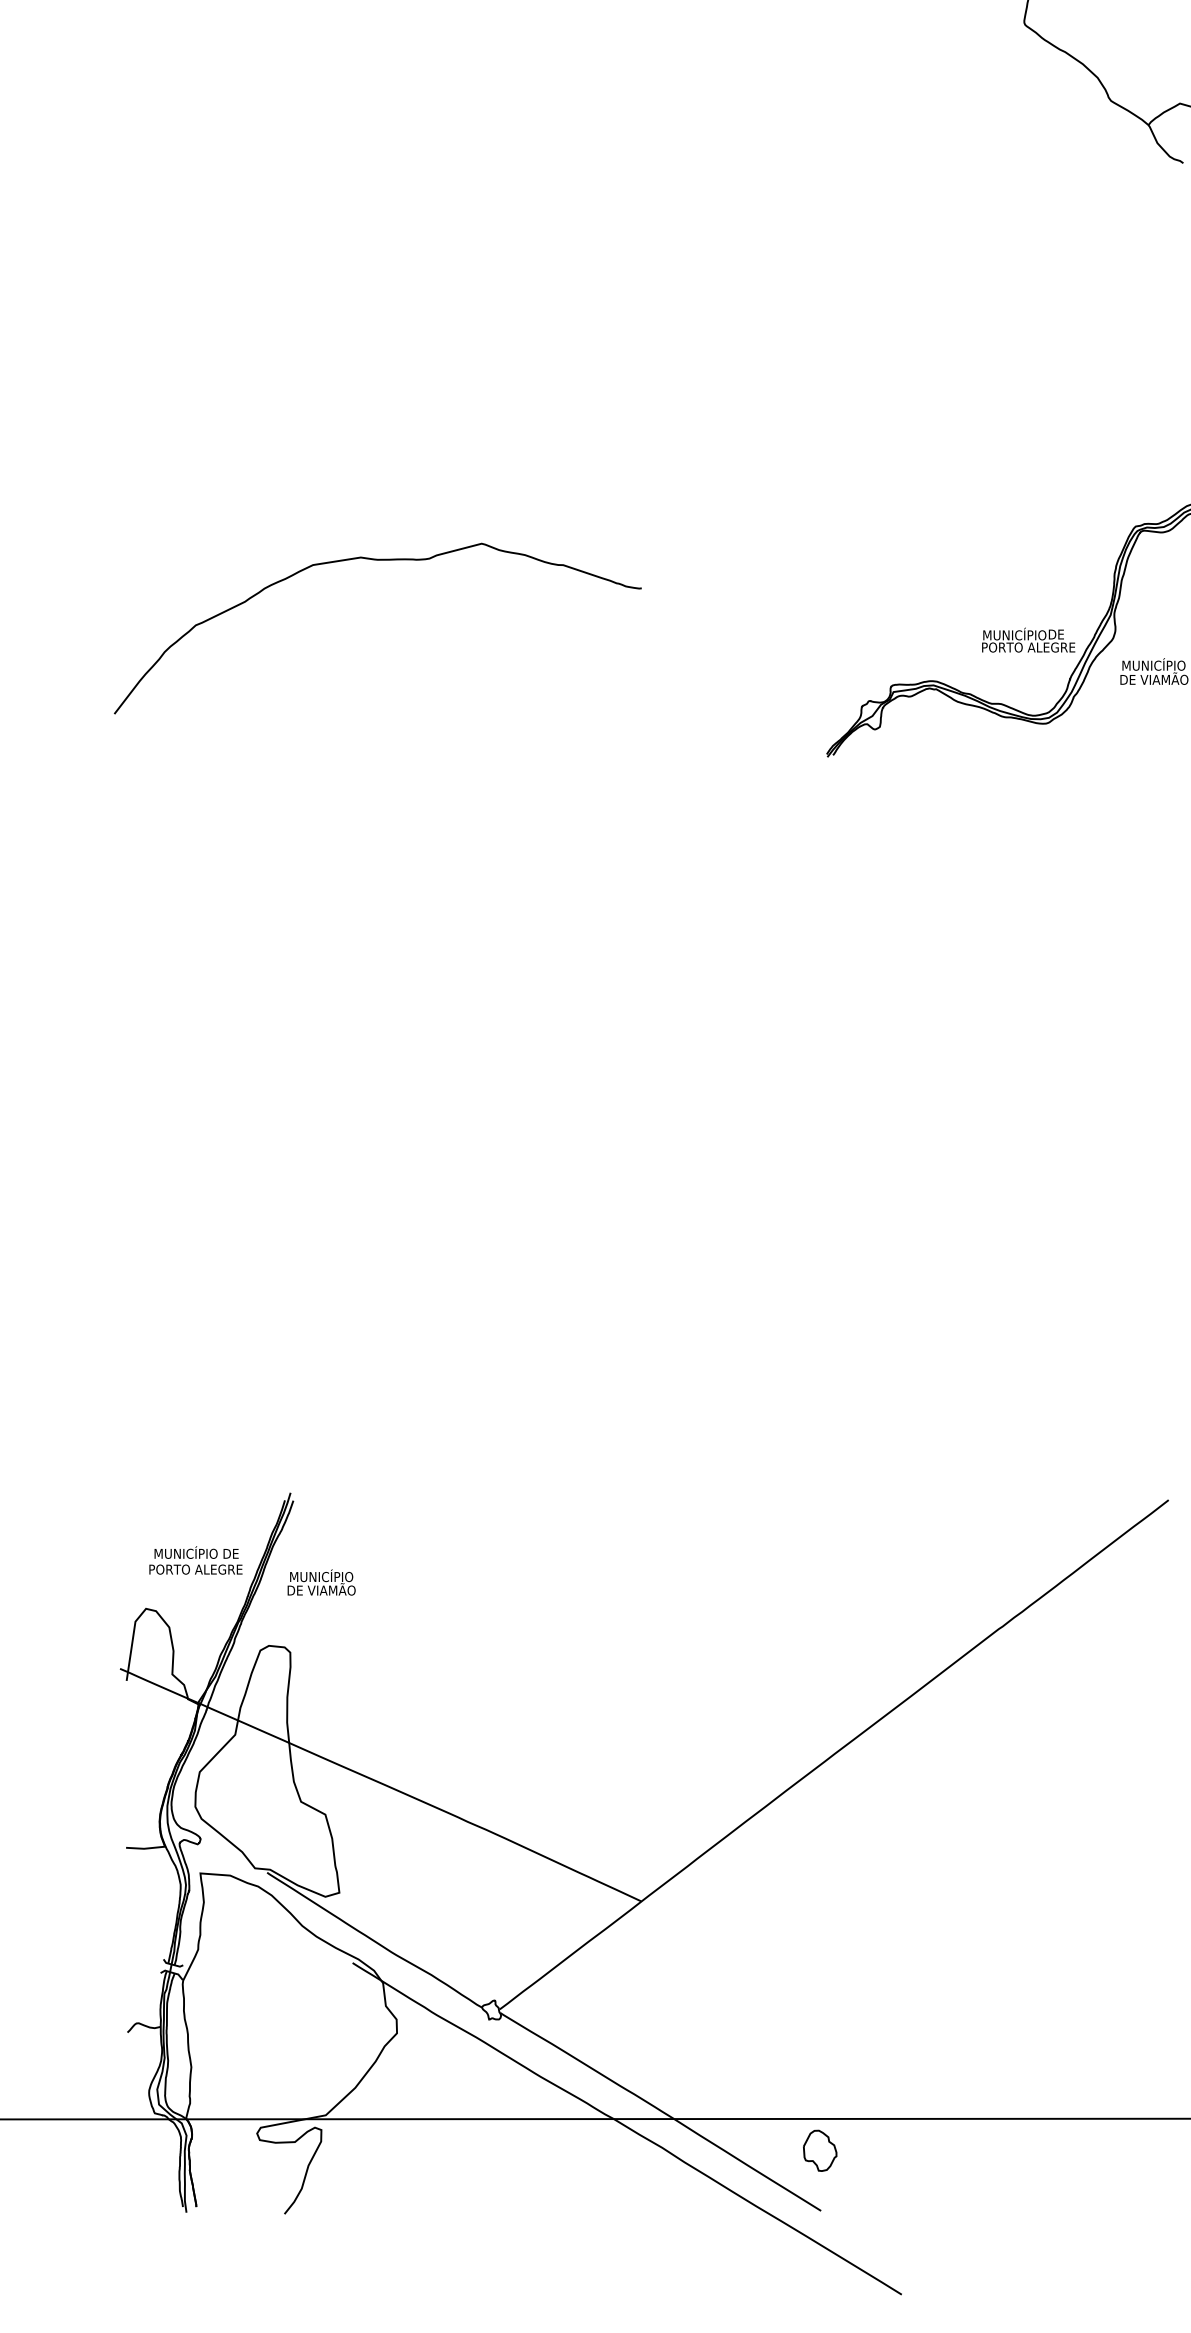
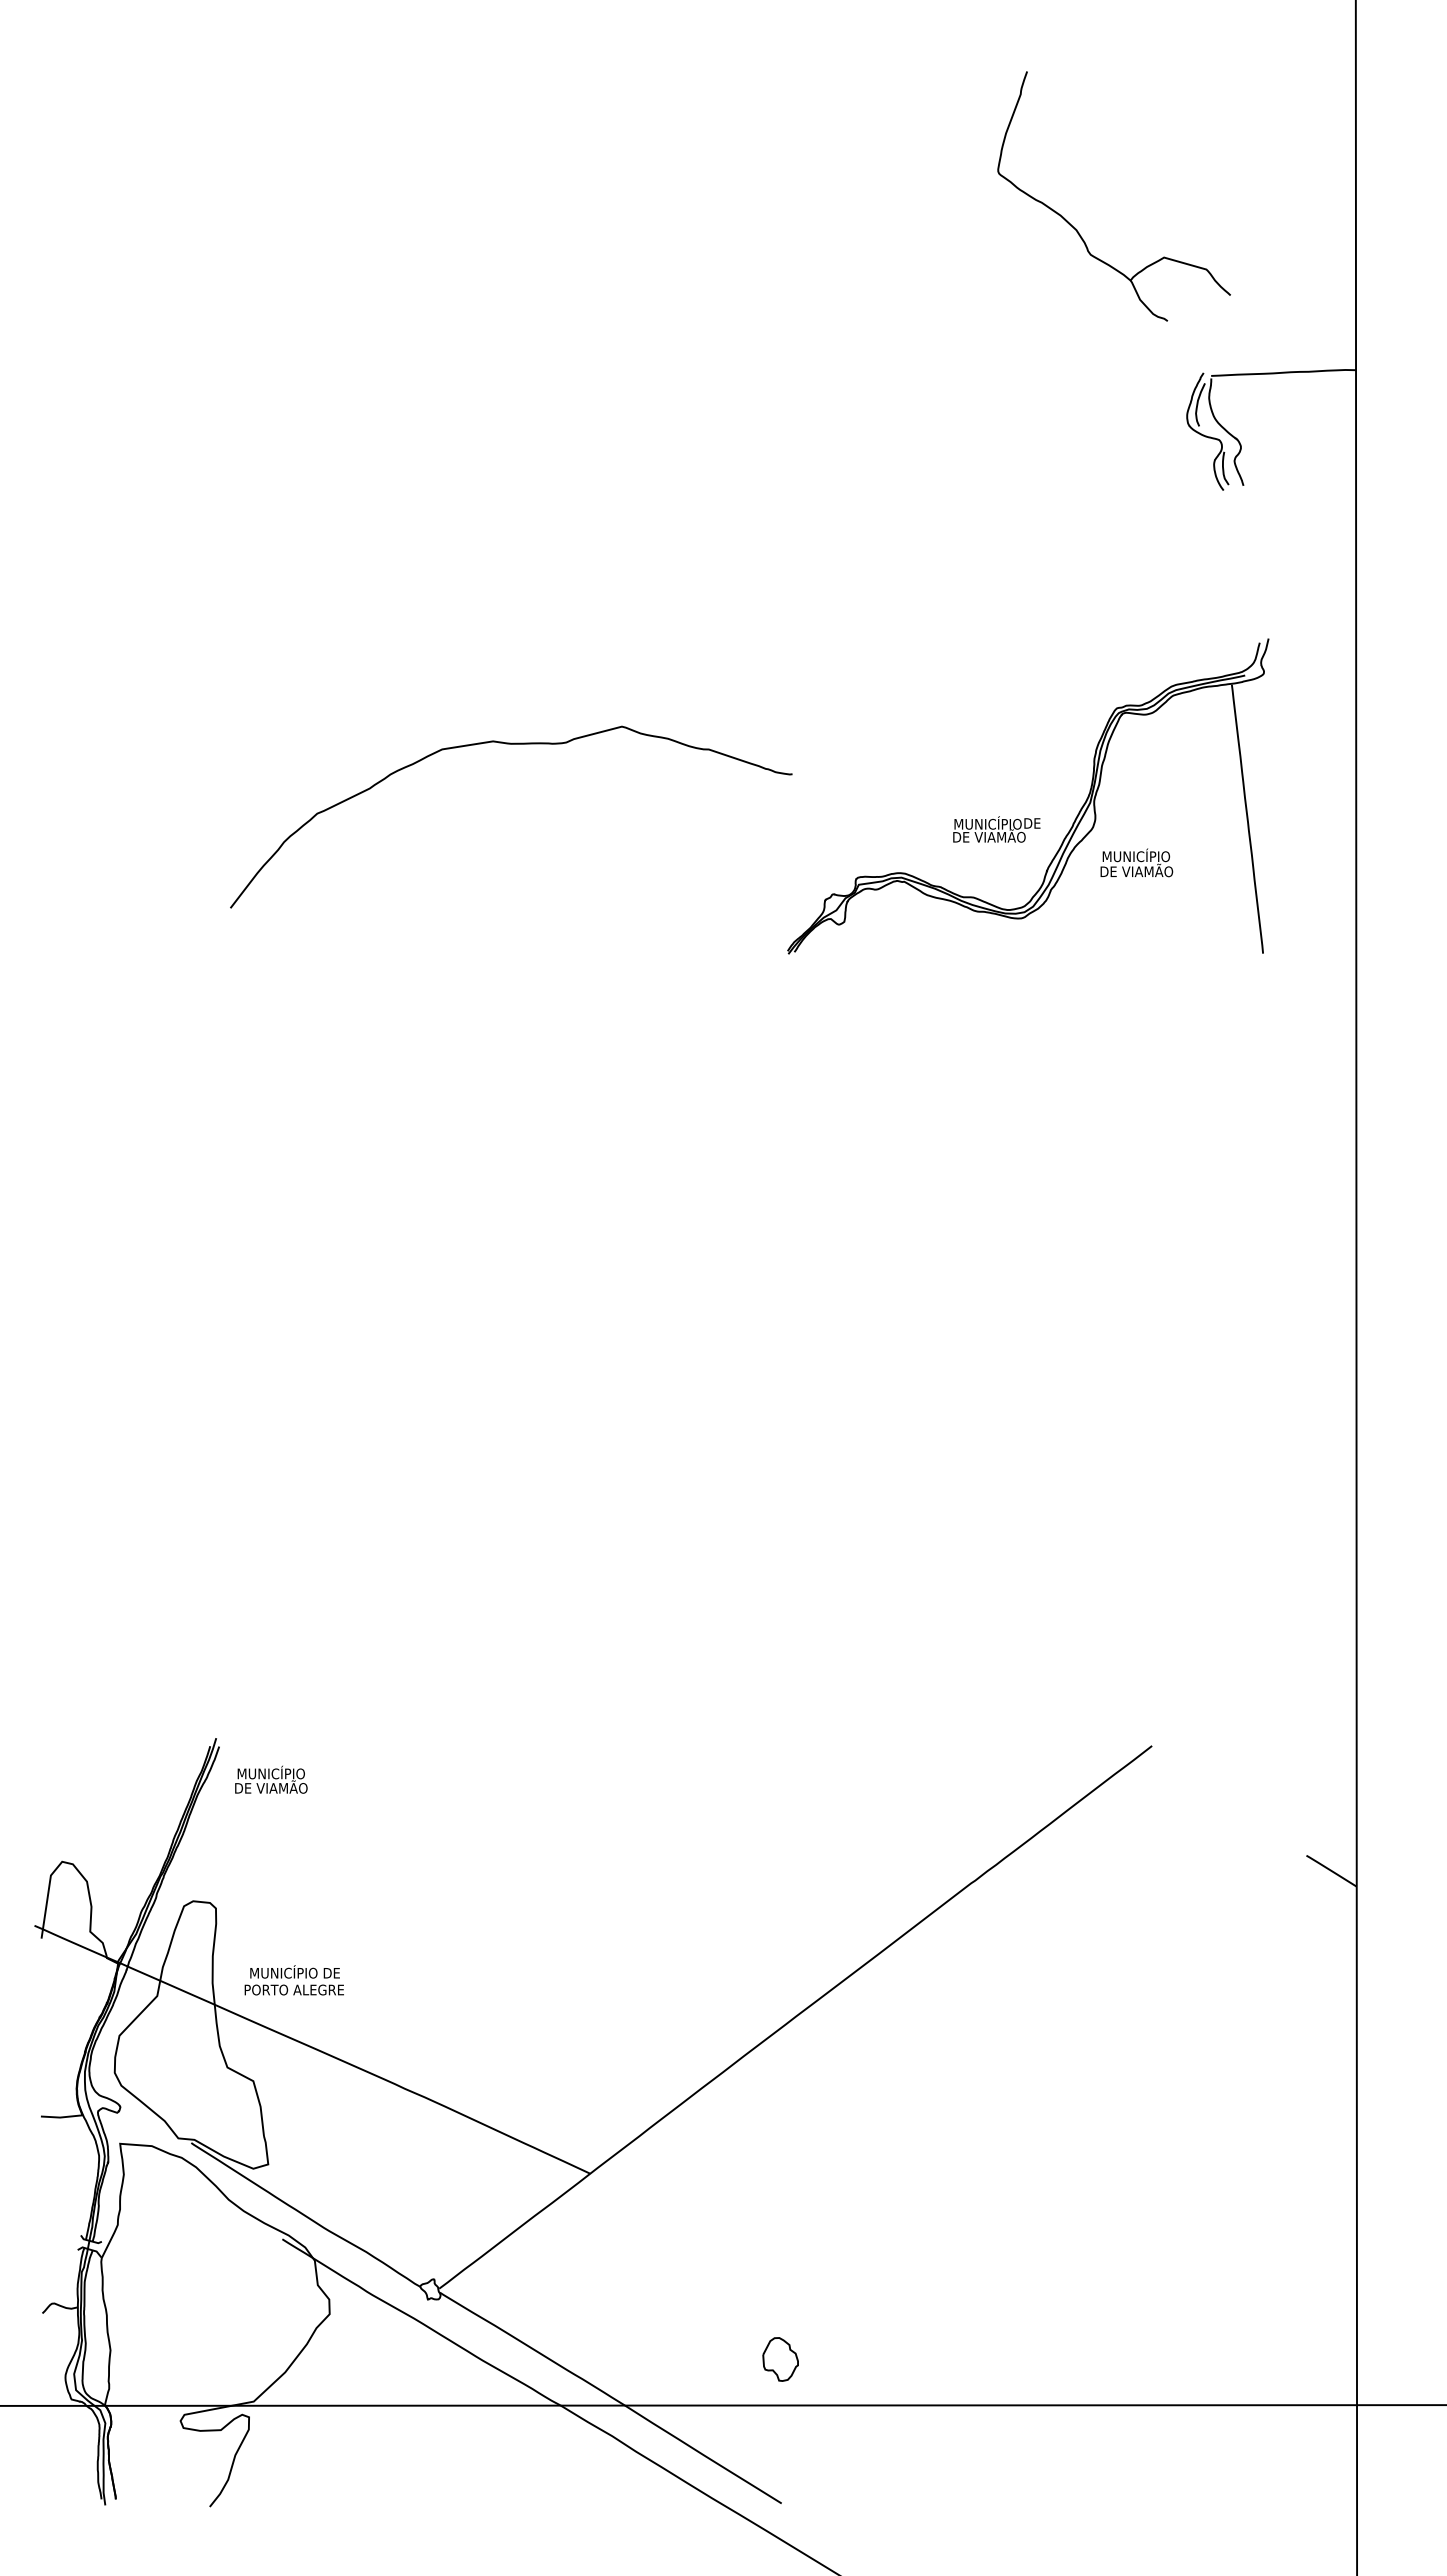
curve: (378, 560) -> (511, 744), moved
text: (1029, 645) -> (1003, 835), PORTO ALEGRE -> DE VIAMÃO
text: (195, 1560) -> (293, 1980), moved
text: (321, 1582) -> (271, 1779), moved
part: (820, 2150) -> (780, 2359), moved

